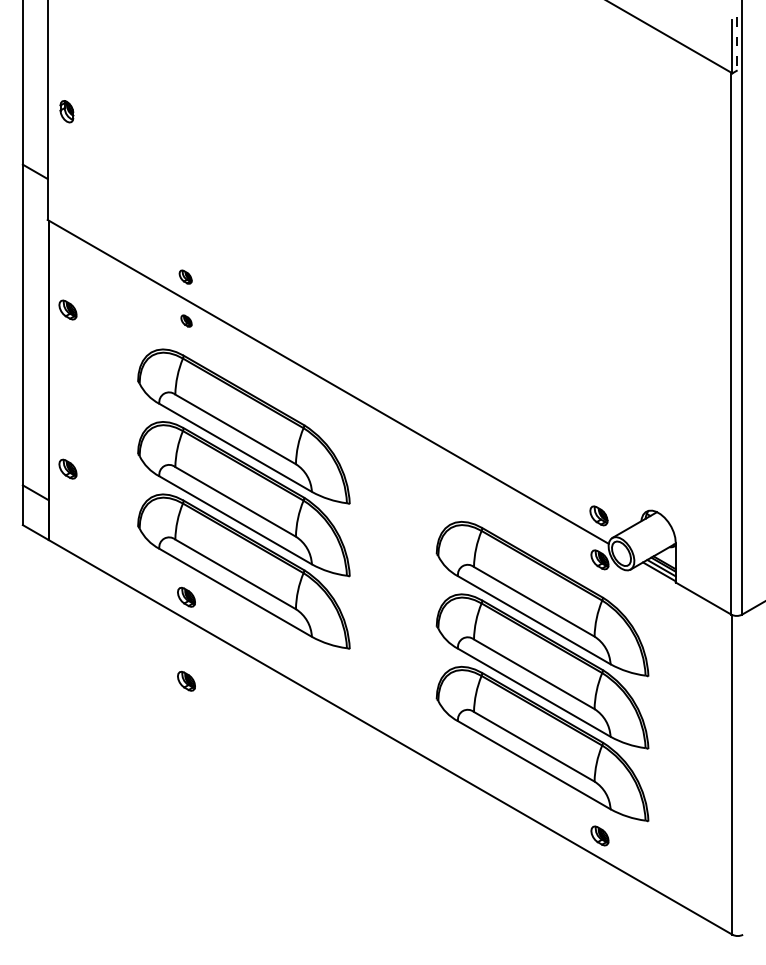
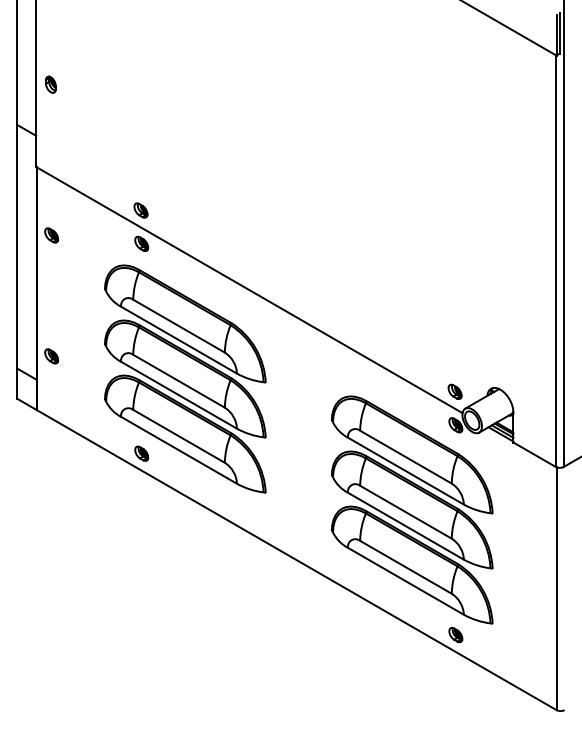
line: (736, 43) -> (559, 32), dashed -> solid
part: (185, 276) -> (140, 209), size x1.43
part: (186, 320) -> (141, 243), size x1.67
part: (186, 680) -> (141, 516), removed

